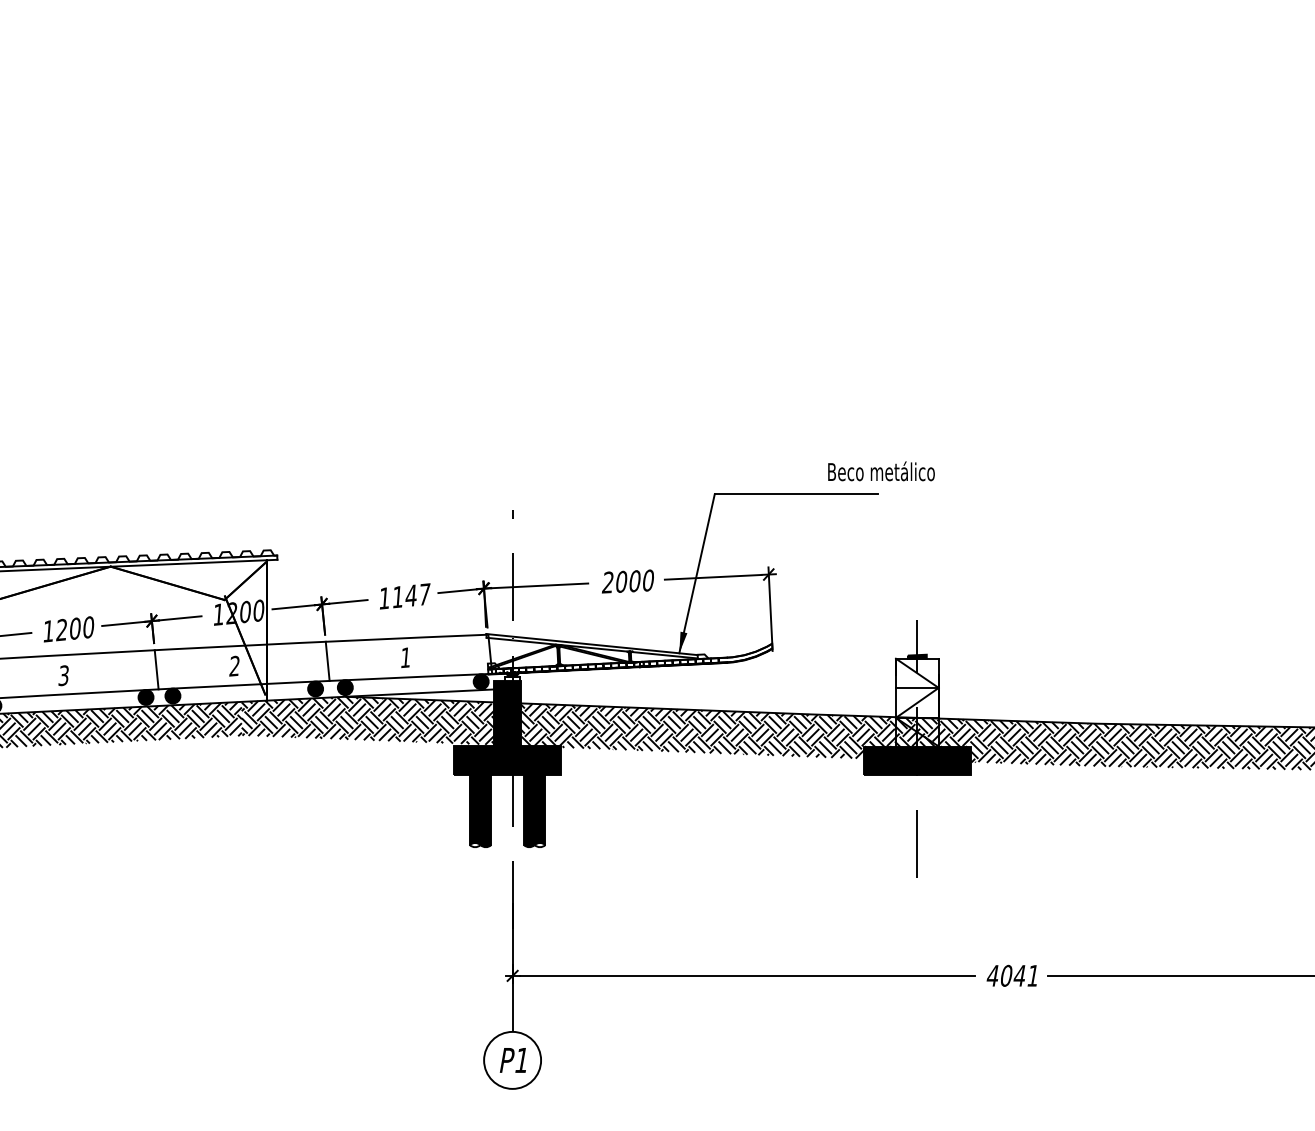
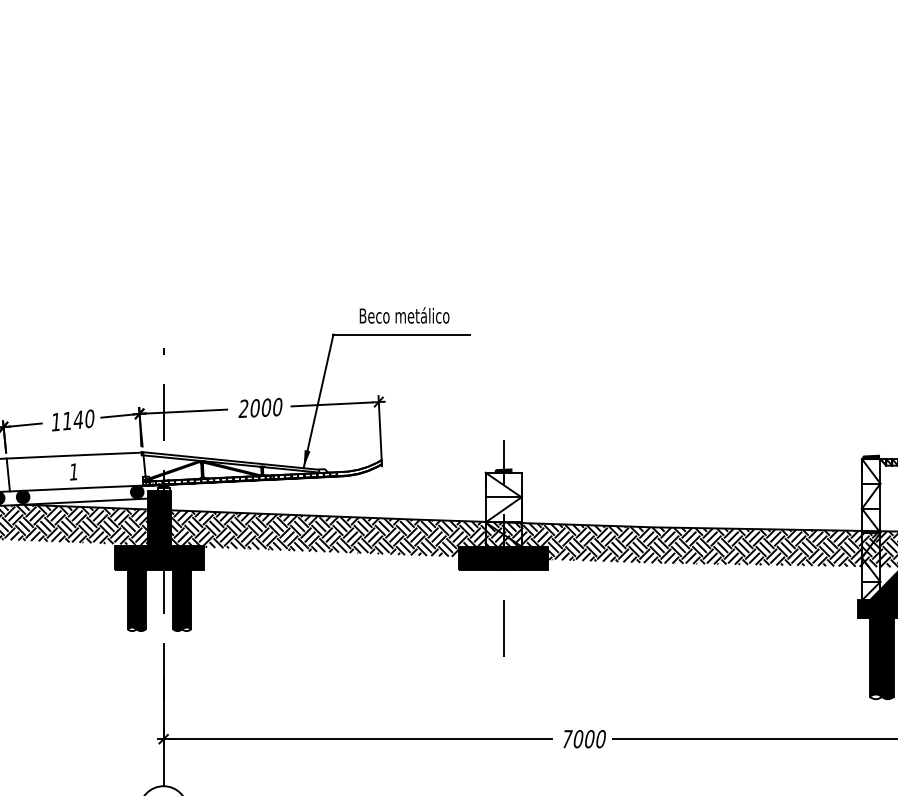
text: (881, 471) -> (404, 315), moved
text: (424, 594) -> (89, 418), 1147 -> 1140
text: (1012, 975) -> (583, 738), 4041 -> 7000

